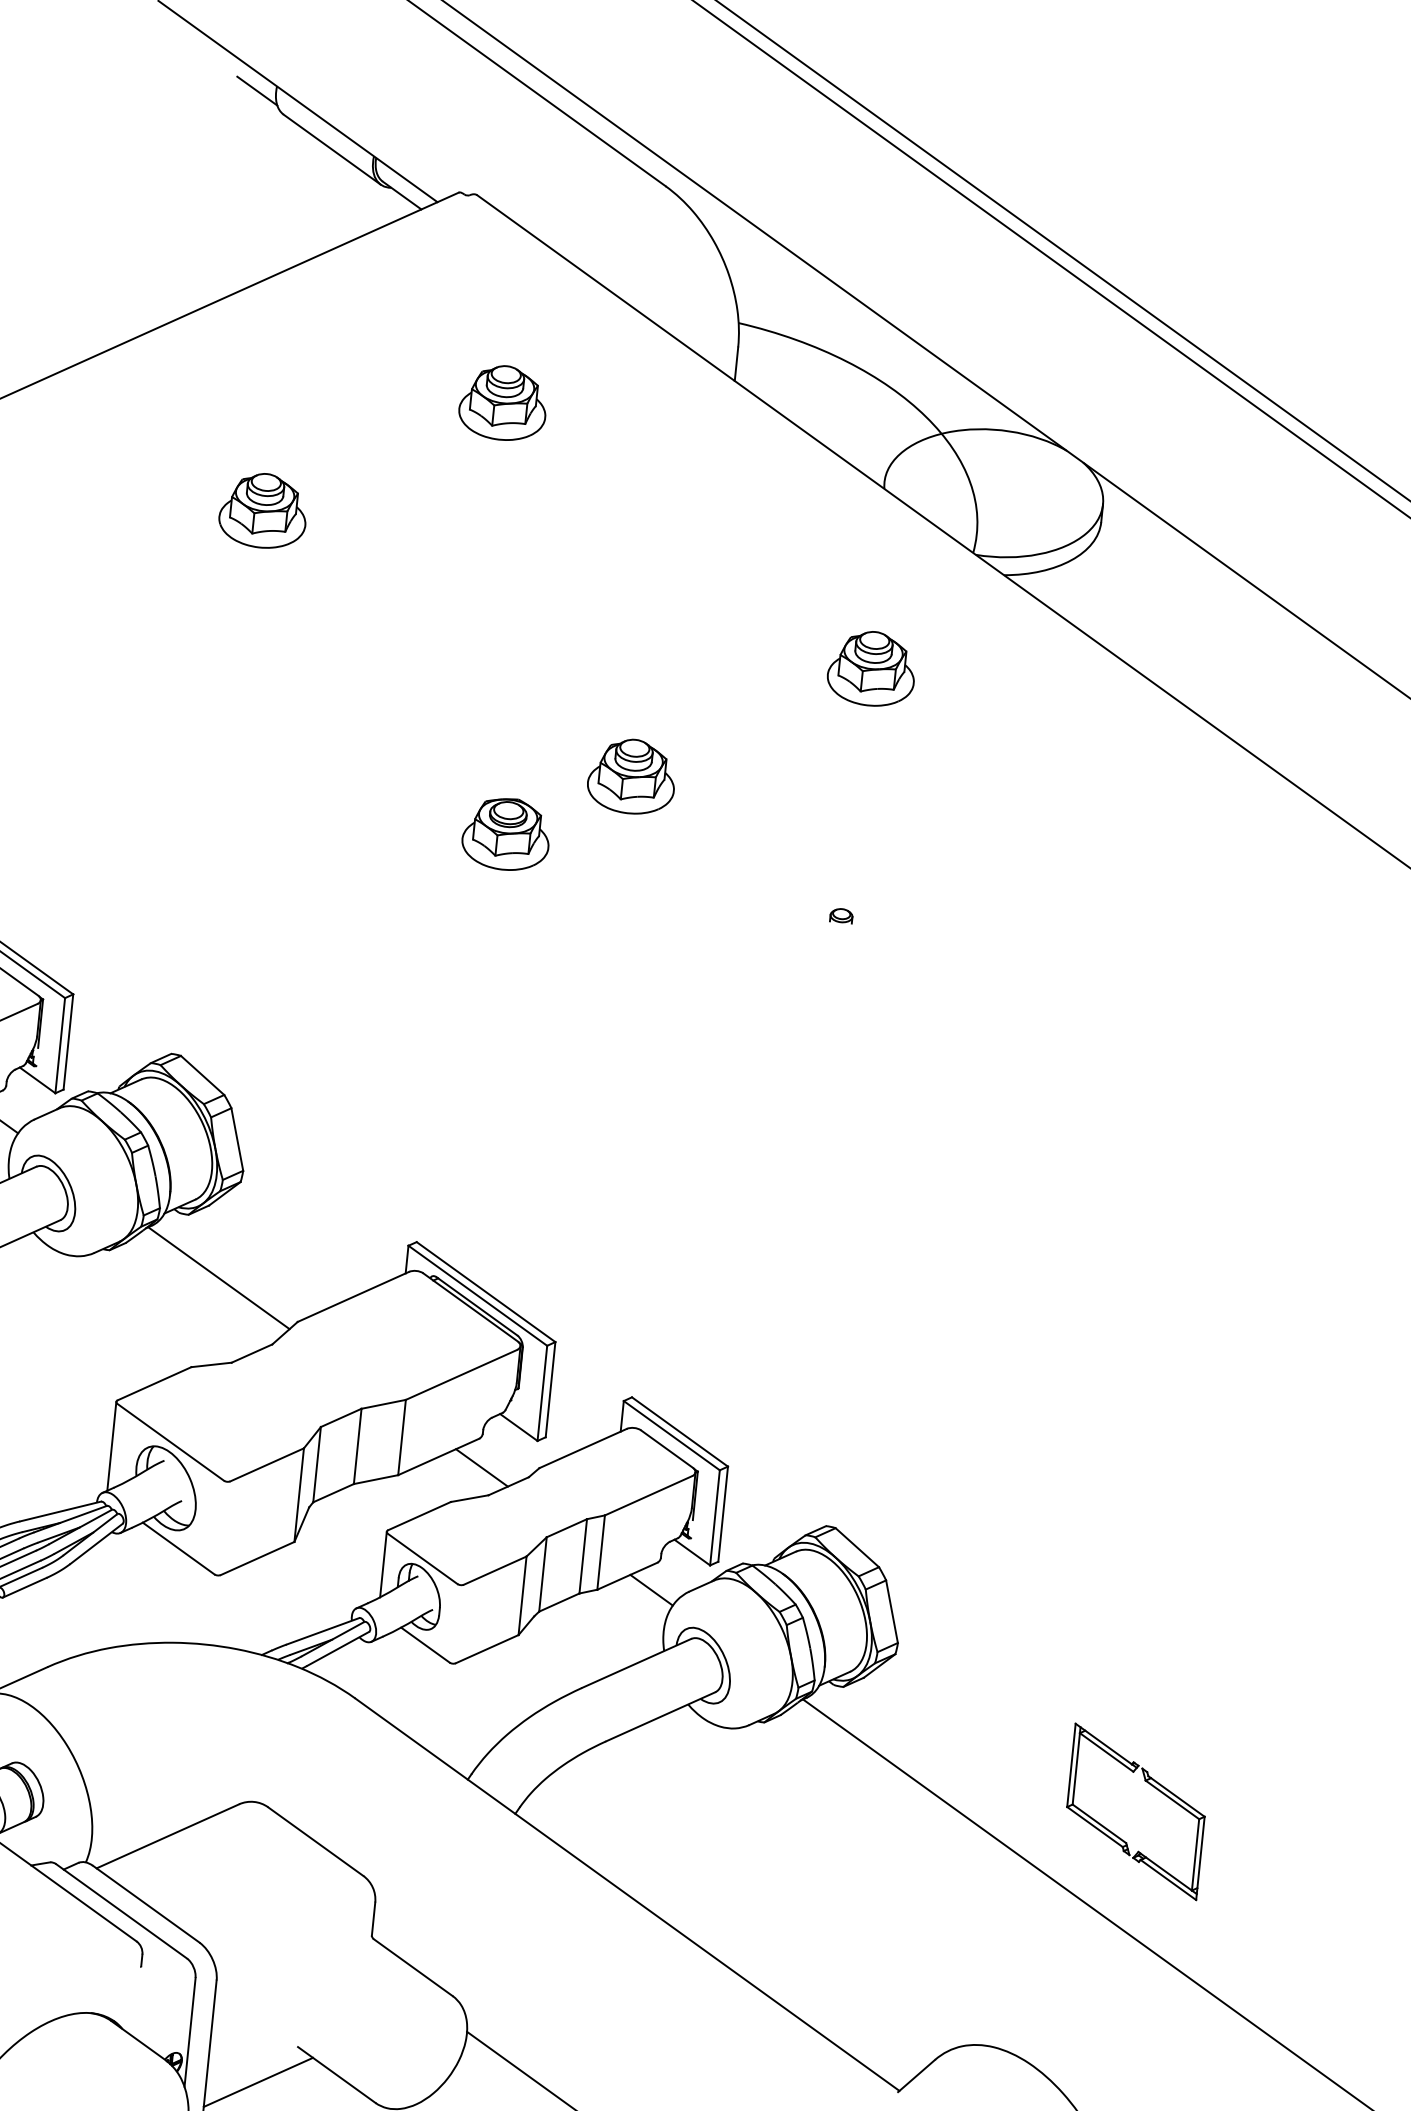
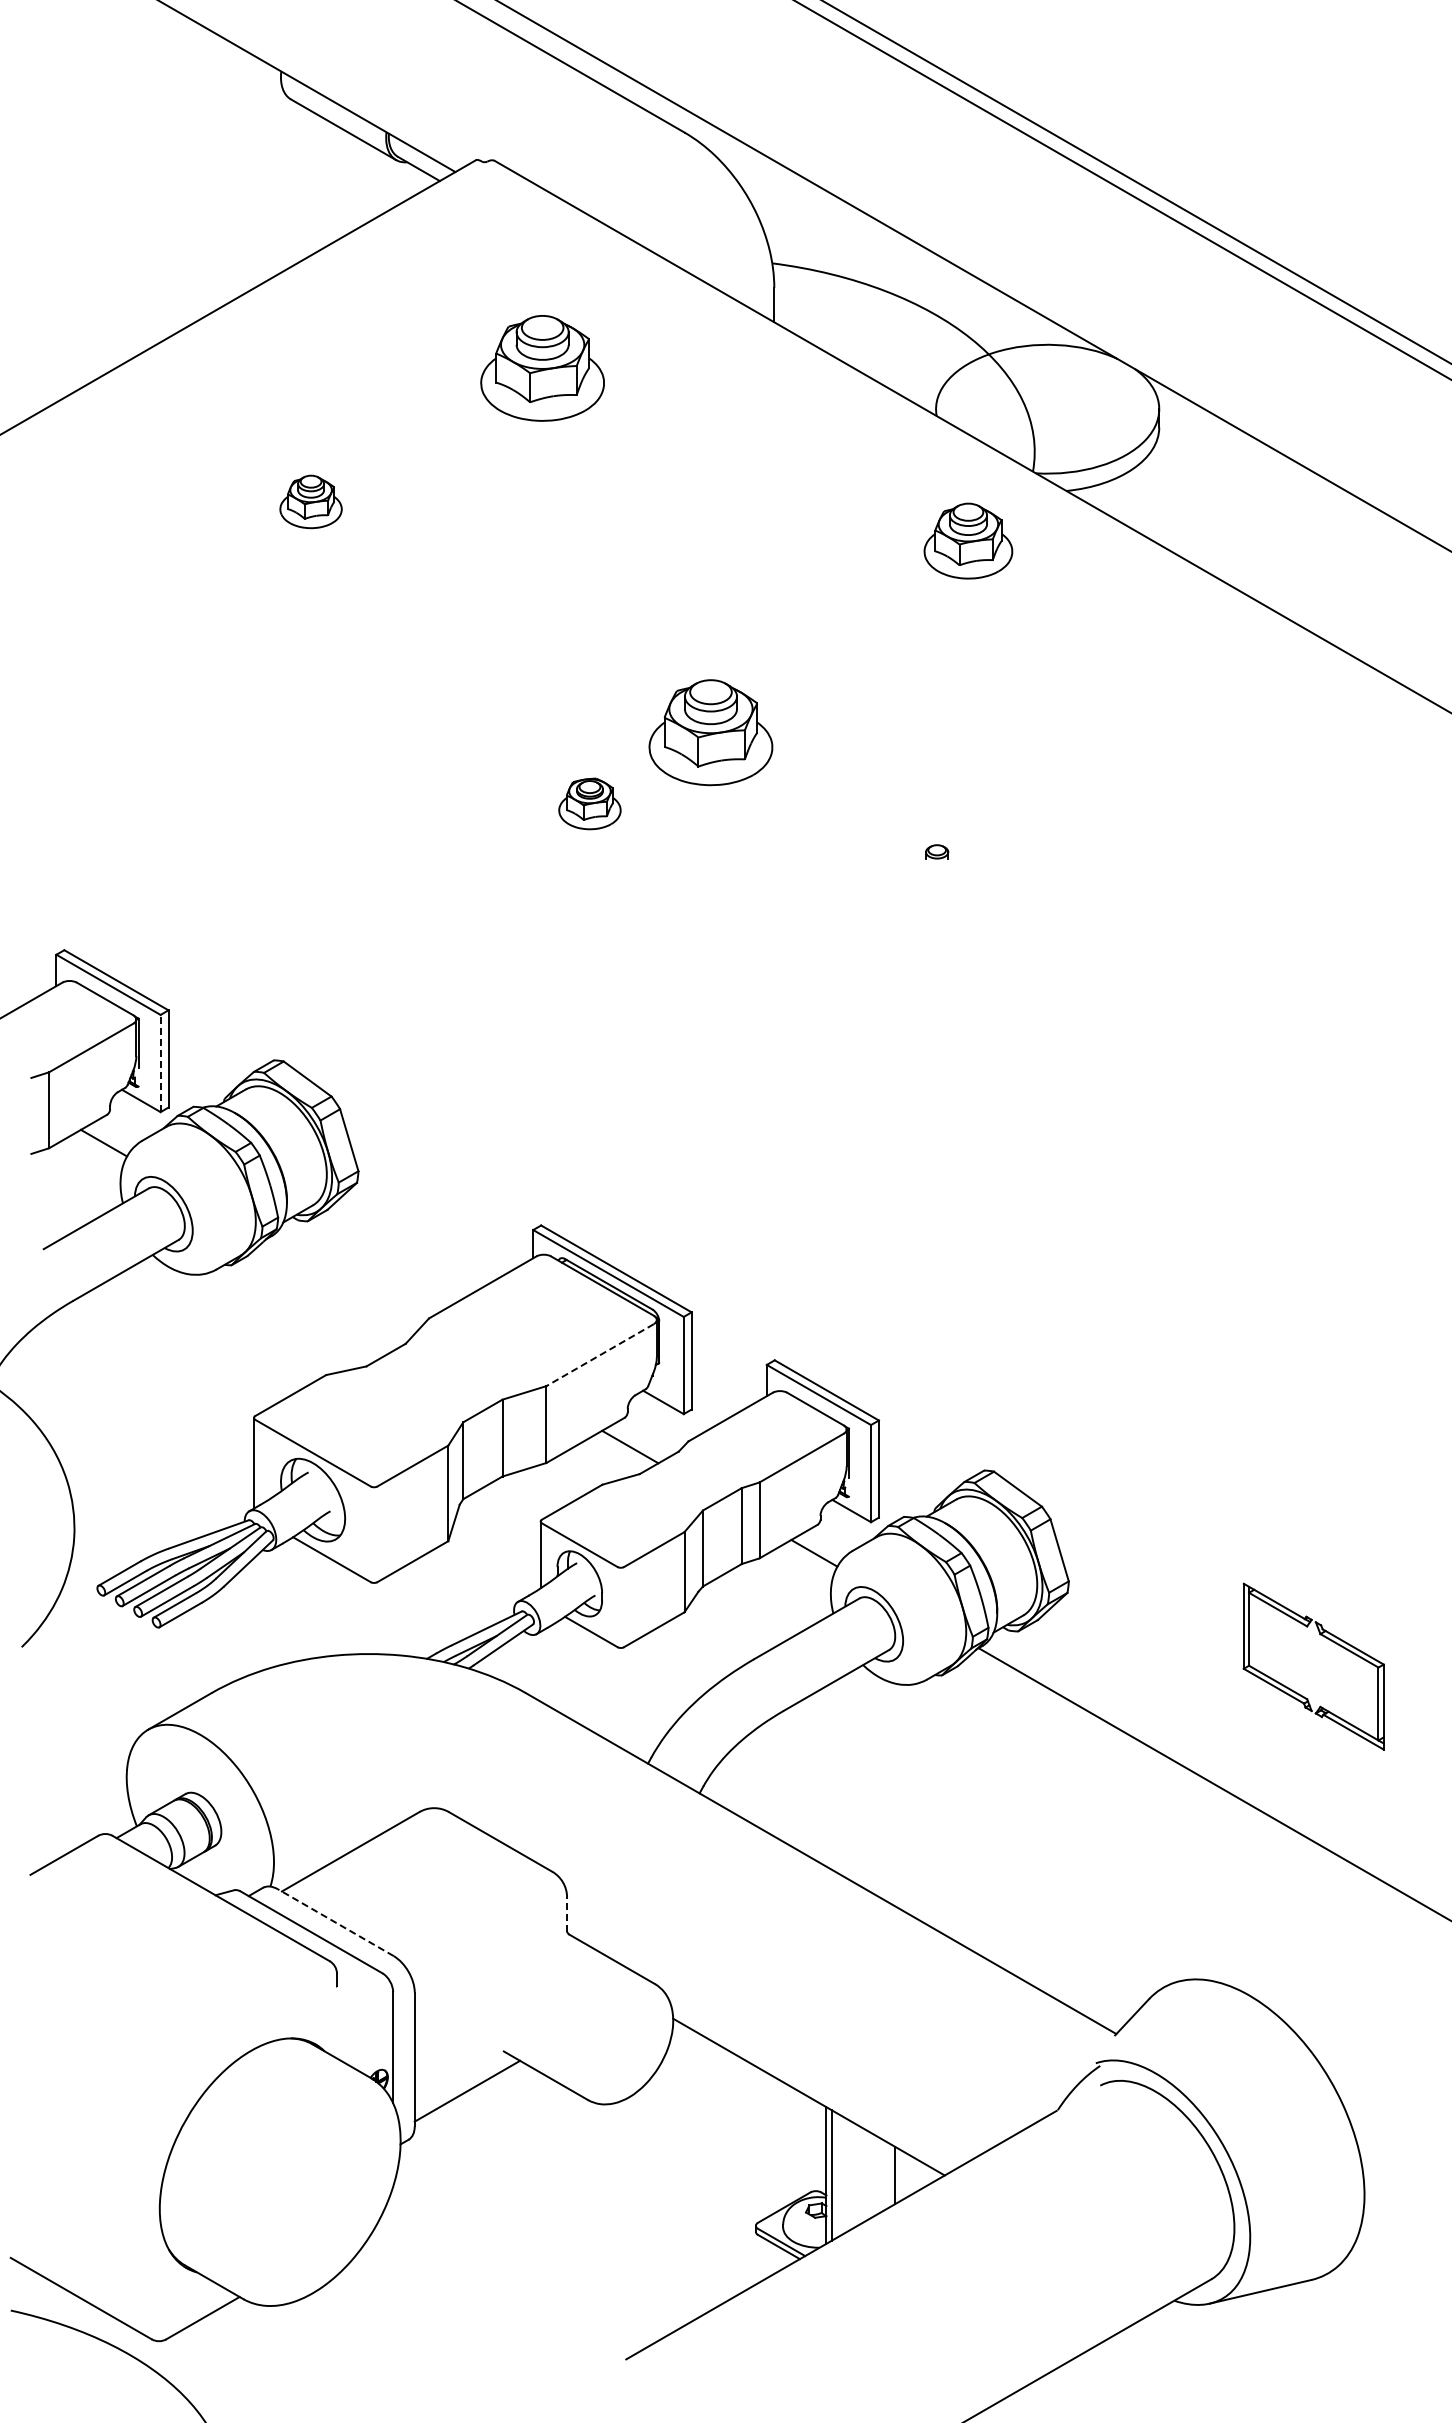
line: (257, 90) -> (261, 77), removed
part: (503, 402) -> (542, 367), size x1.4
part: (262, 510) -> (310, 501), size x0.7
part: (871, 668) -> (968, 540), moved
part: (631, 776) -> (710, 732), size x1.4
part: (505, 833) -> (589, 803), size x0.7
line: (60, 1045) -> (160, 1063), solid -> dashed
line: (218, 1278) -> (344, 1282), removed
line: (461, 1375) -> (600, 1355), solid -> dashed
part: (1152, 1786) -> (1327, 1639), moved
line: (146, 1904) -> (335, 1922), solid -> dashed
line: (373, 1919) -> (567, 1914), solid -> dashed

